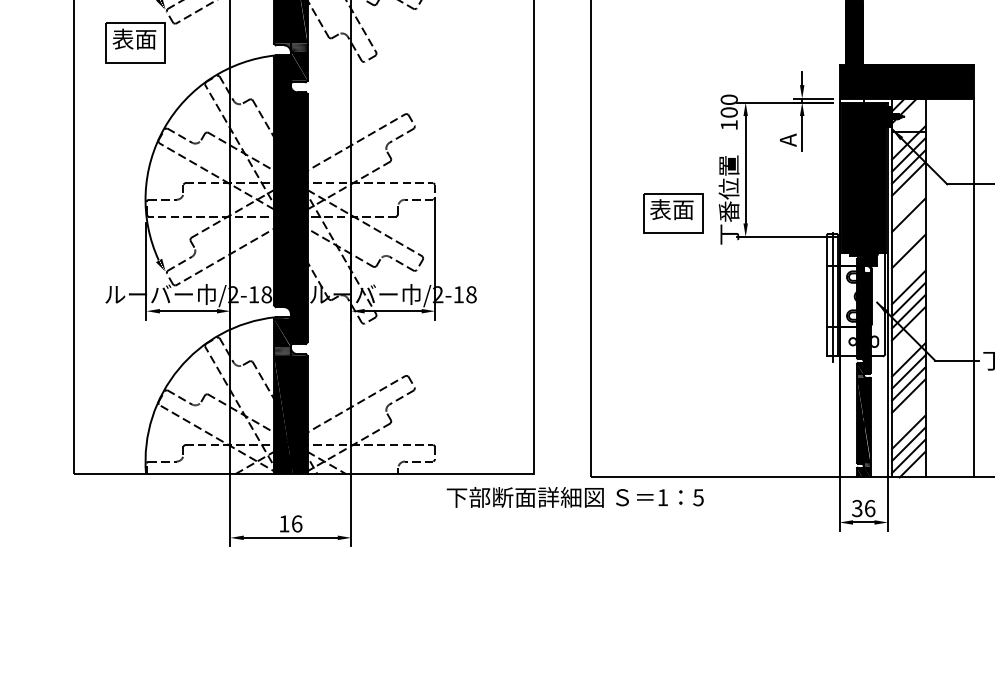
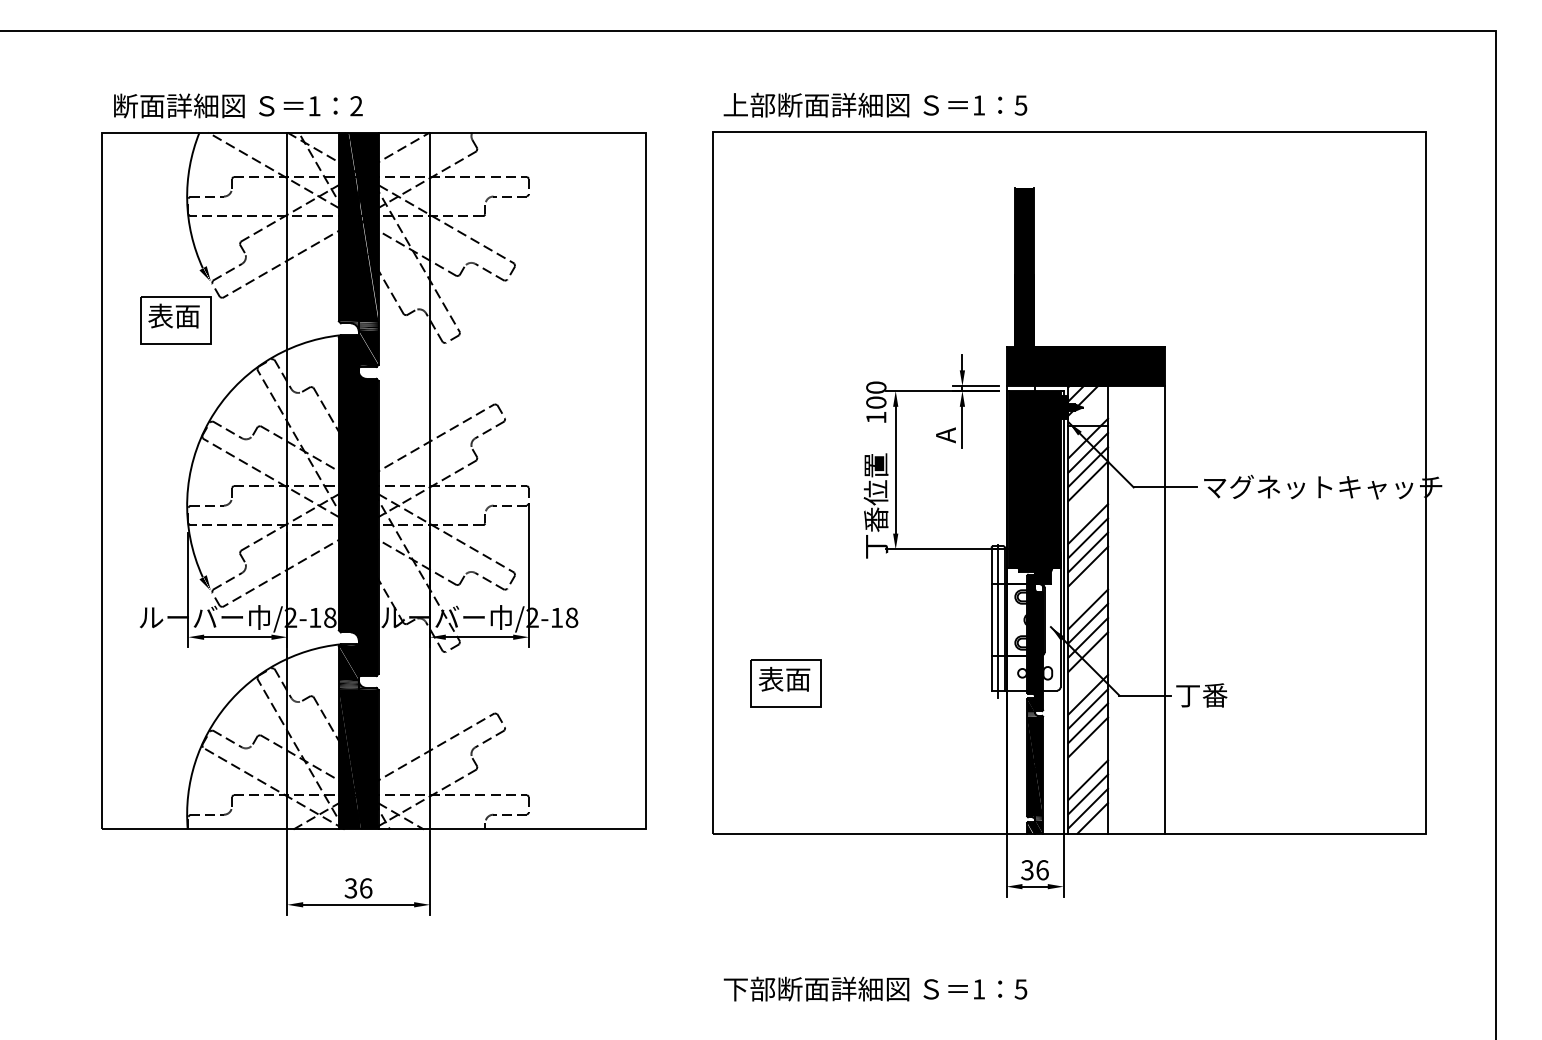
part: (672, 213) -> (785, 683), moved
line: (908, 227) -> (1088, 538), added
line: (908, 239) -> (1088, 552), added
text: (575, 496) -> (875, 988), moved
text: (283, 524) -> (350, 888), 16 -> 36

